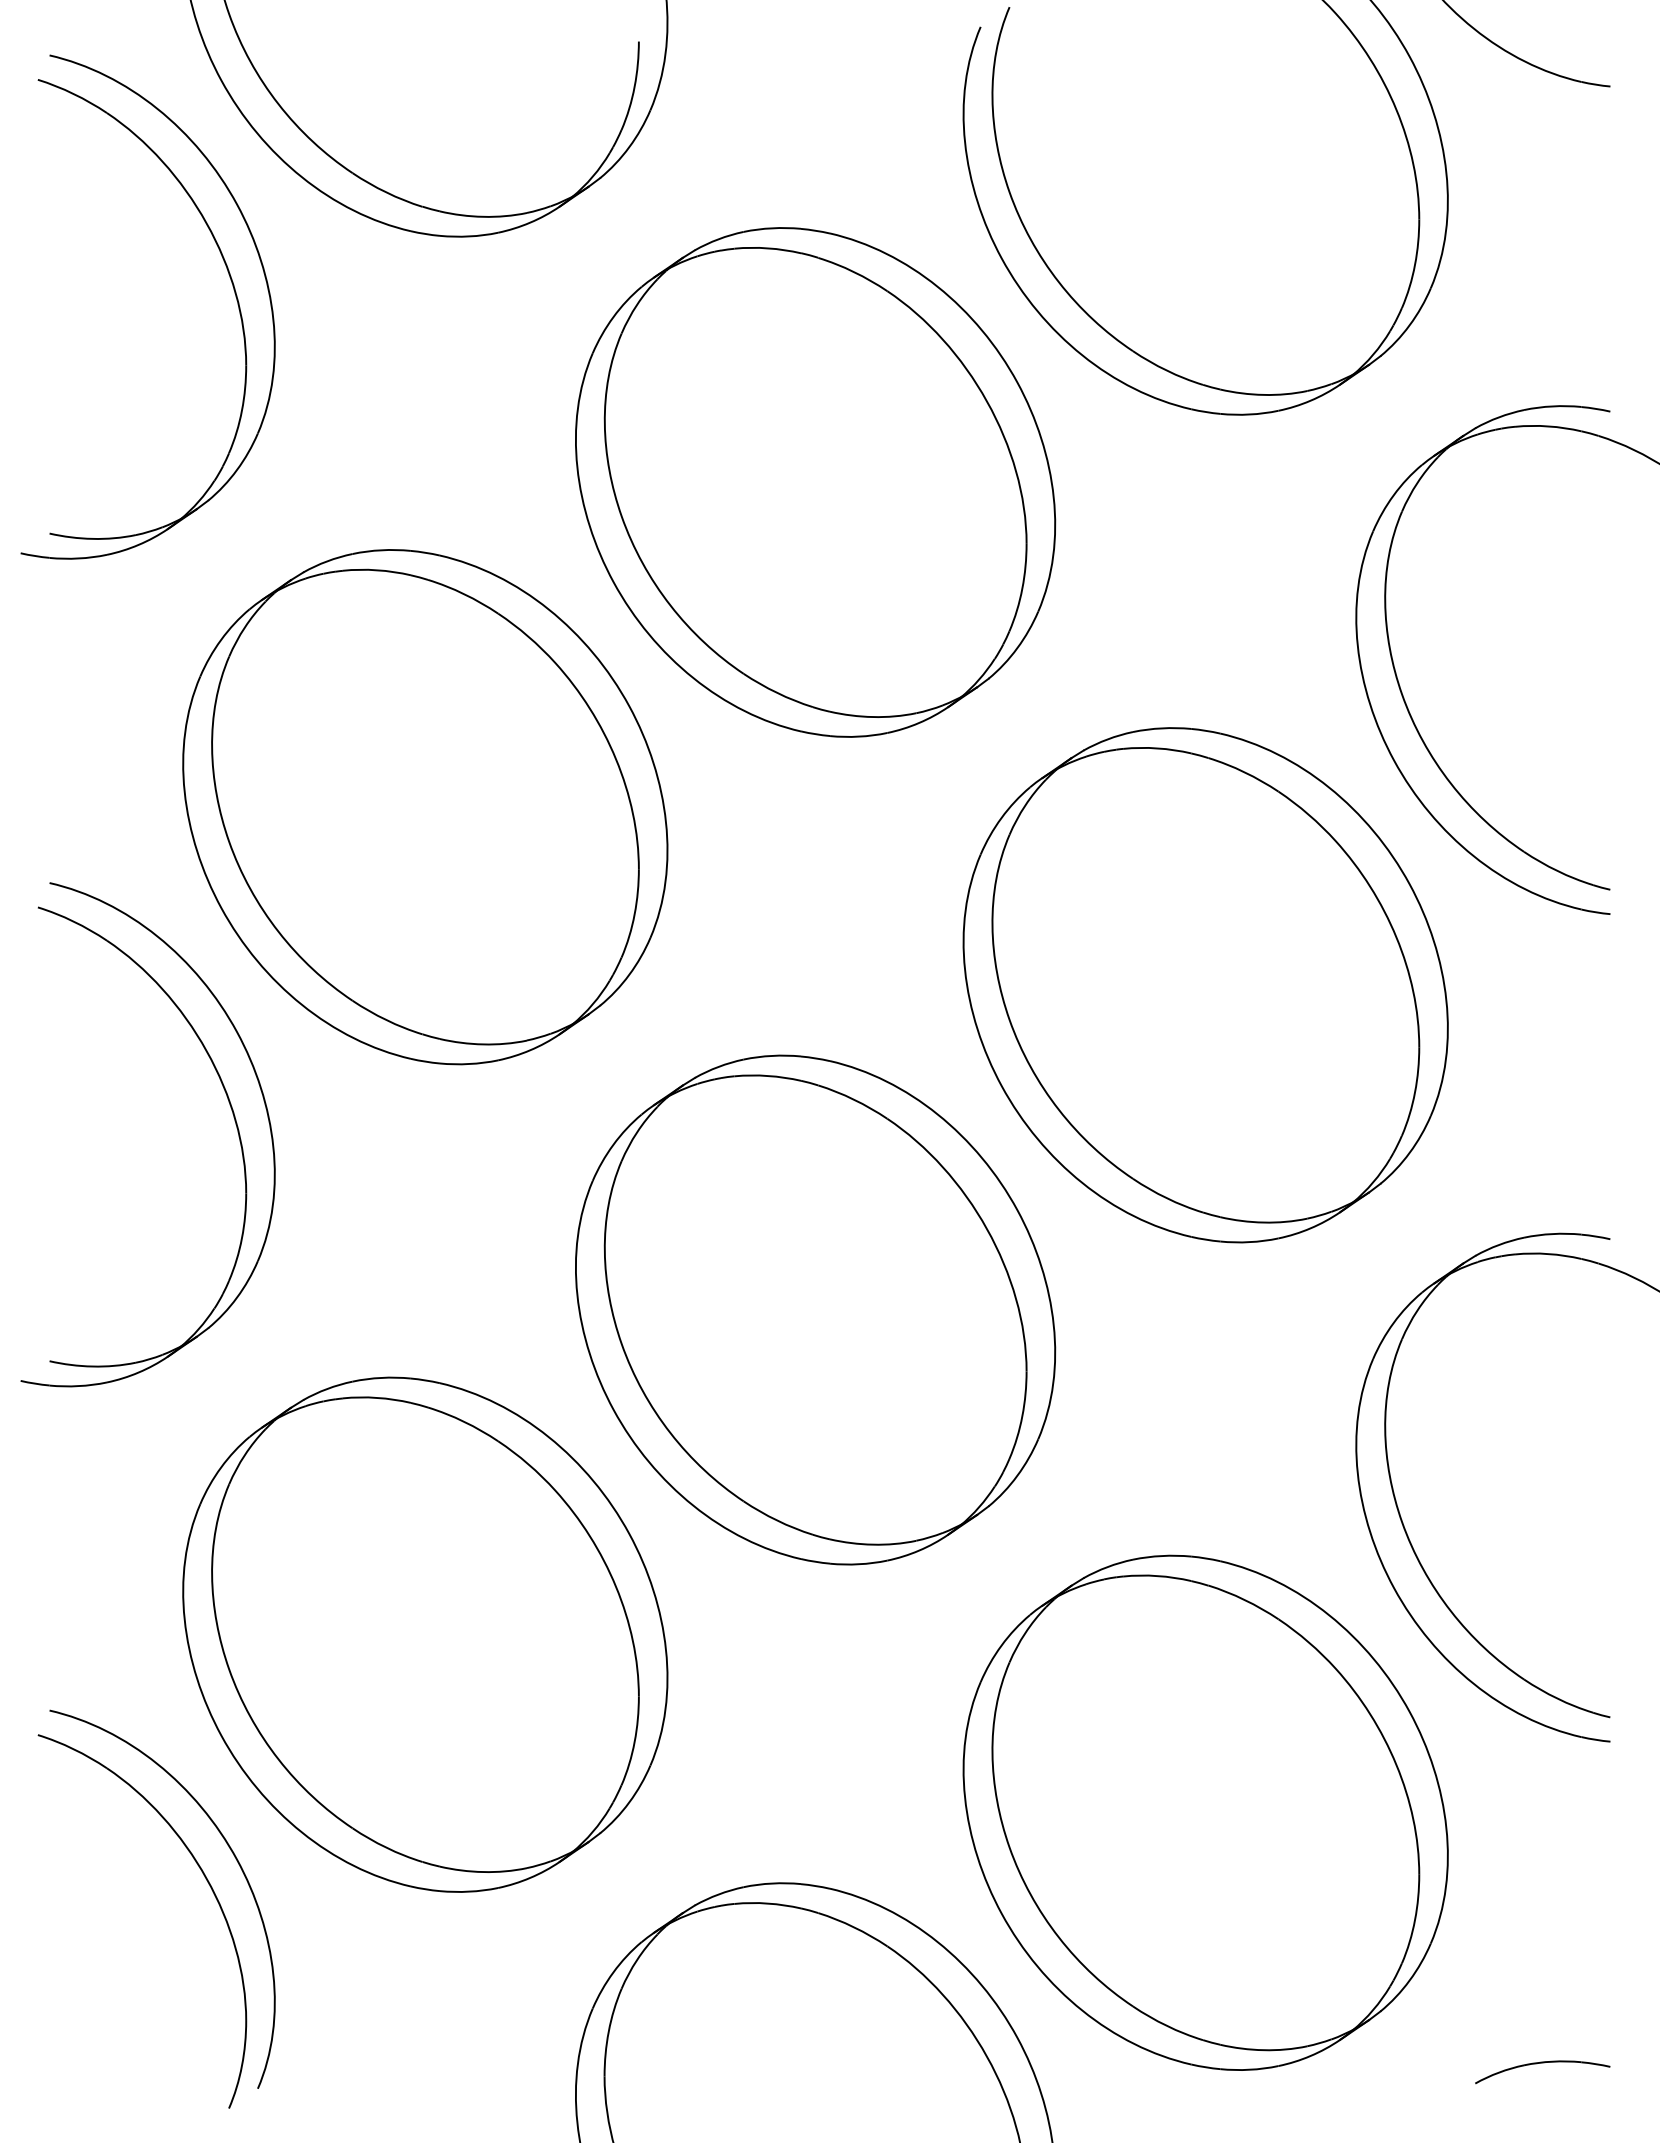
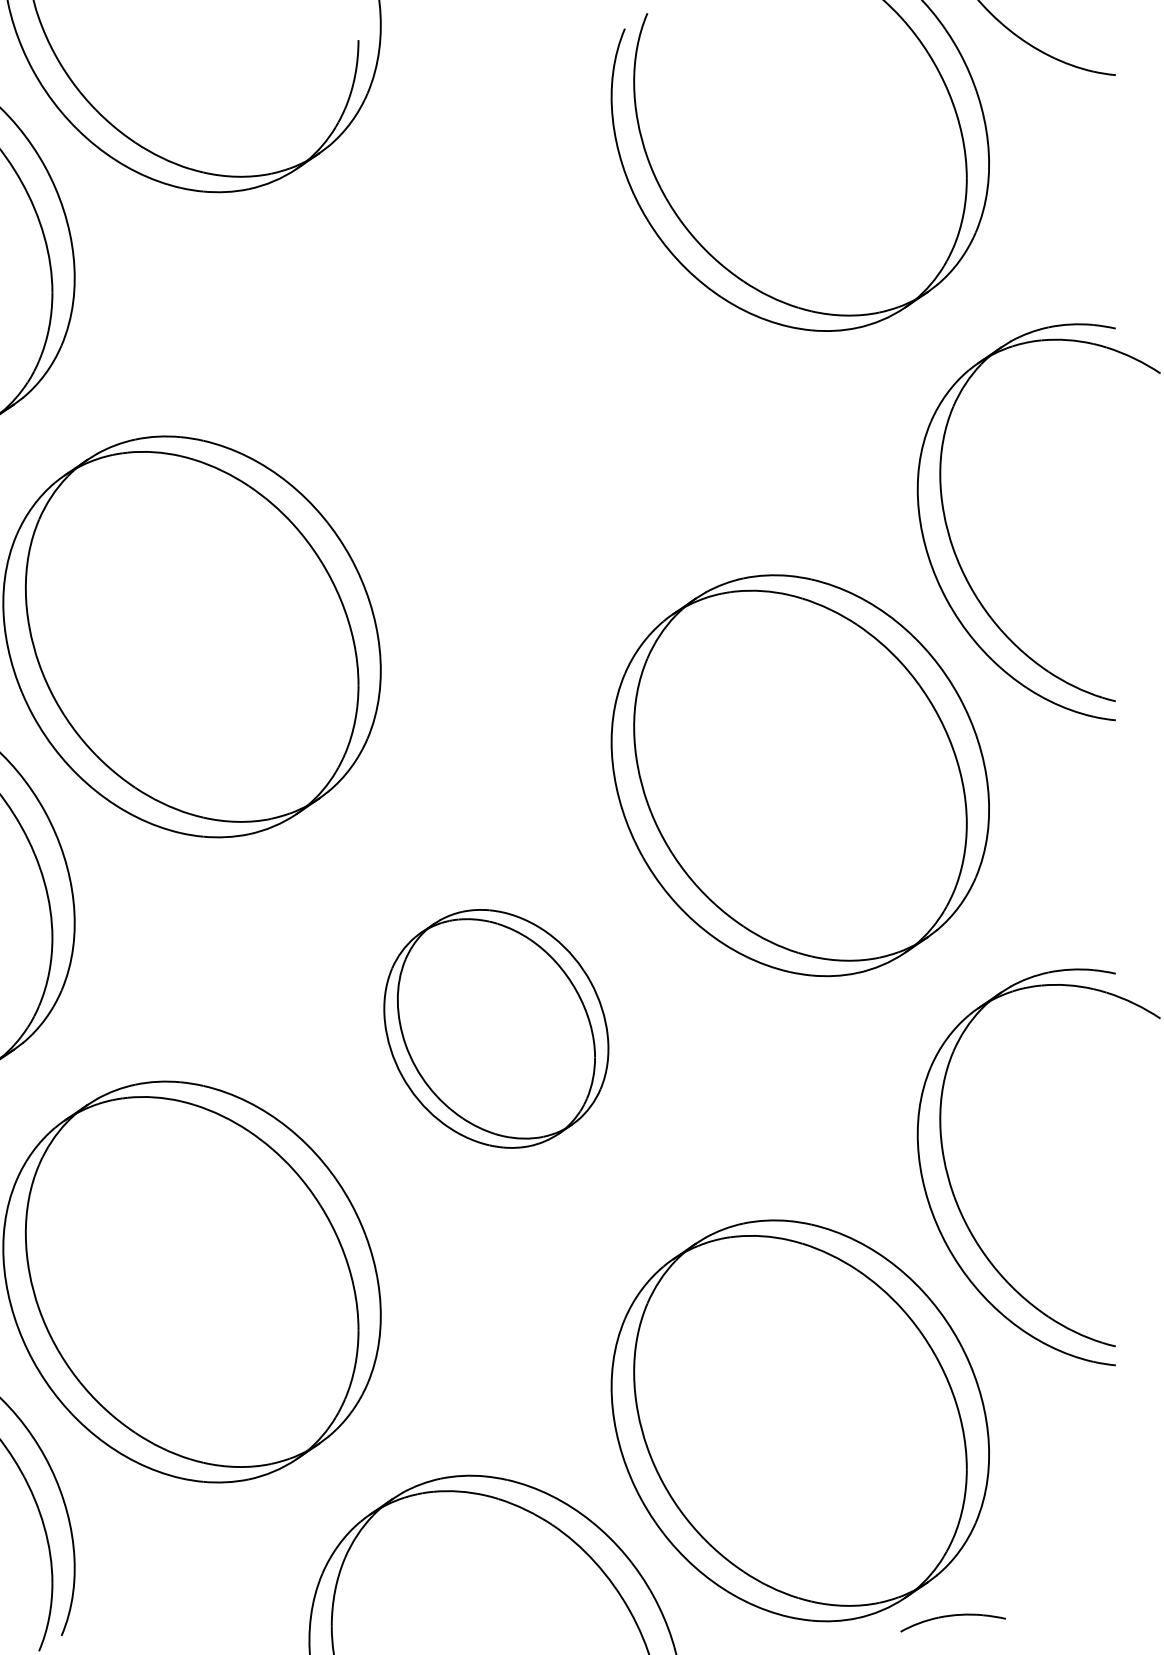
part: (815, 482) -> (496, 383), removed
part: (815, 1309) -> (496, 1028), size x0.6
part: (1542, 2063) -> (952, 1616), moved

